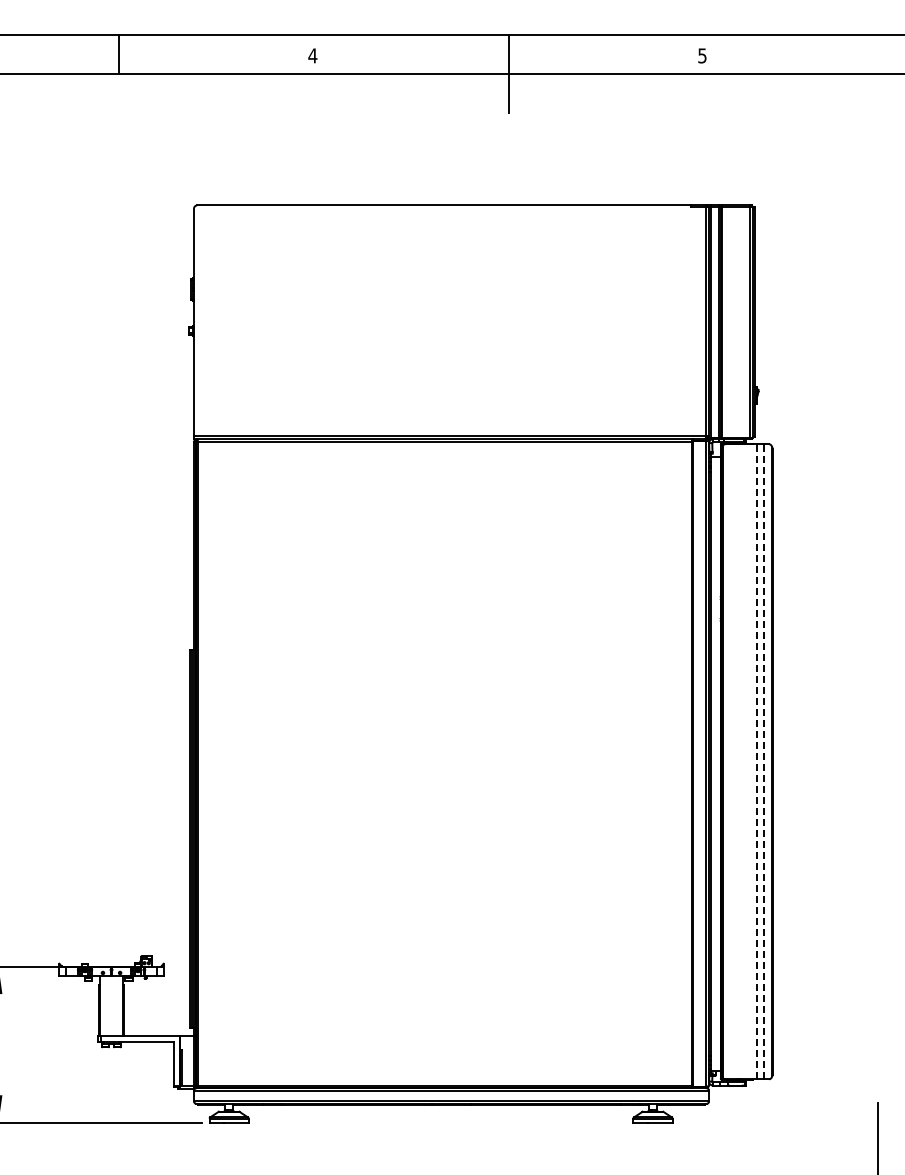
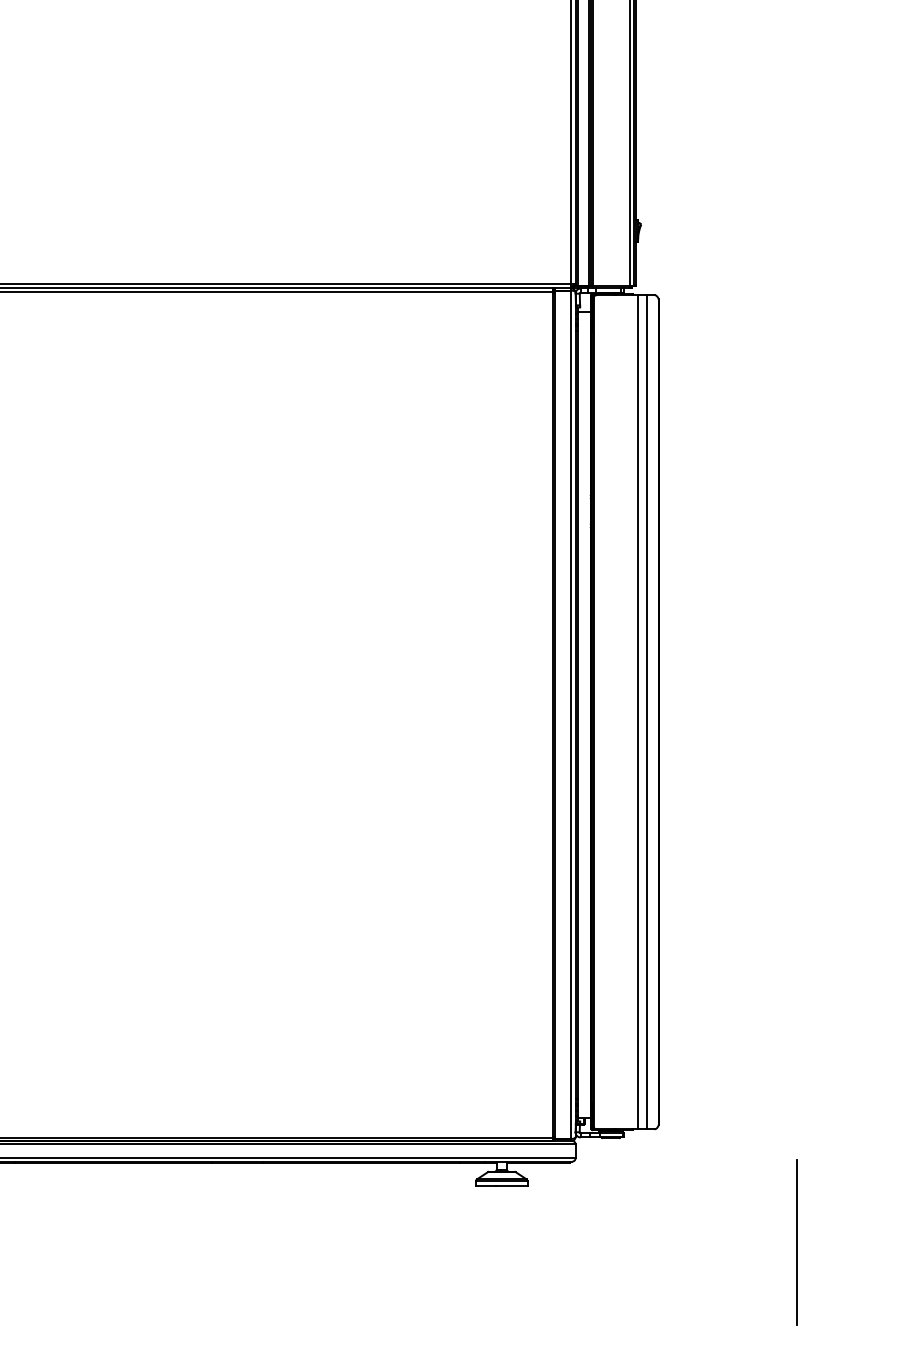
line: (756, 761) -> (637, 711), dashed -> solid
line: (763, 761) -> (647, 711), dashed -> solid

